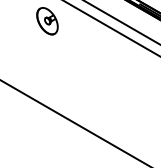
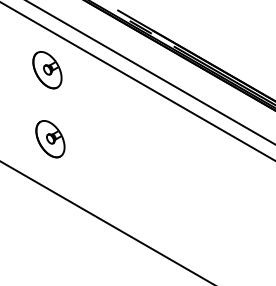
part: (49, 71) -> (50, 139), added

